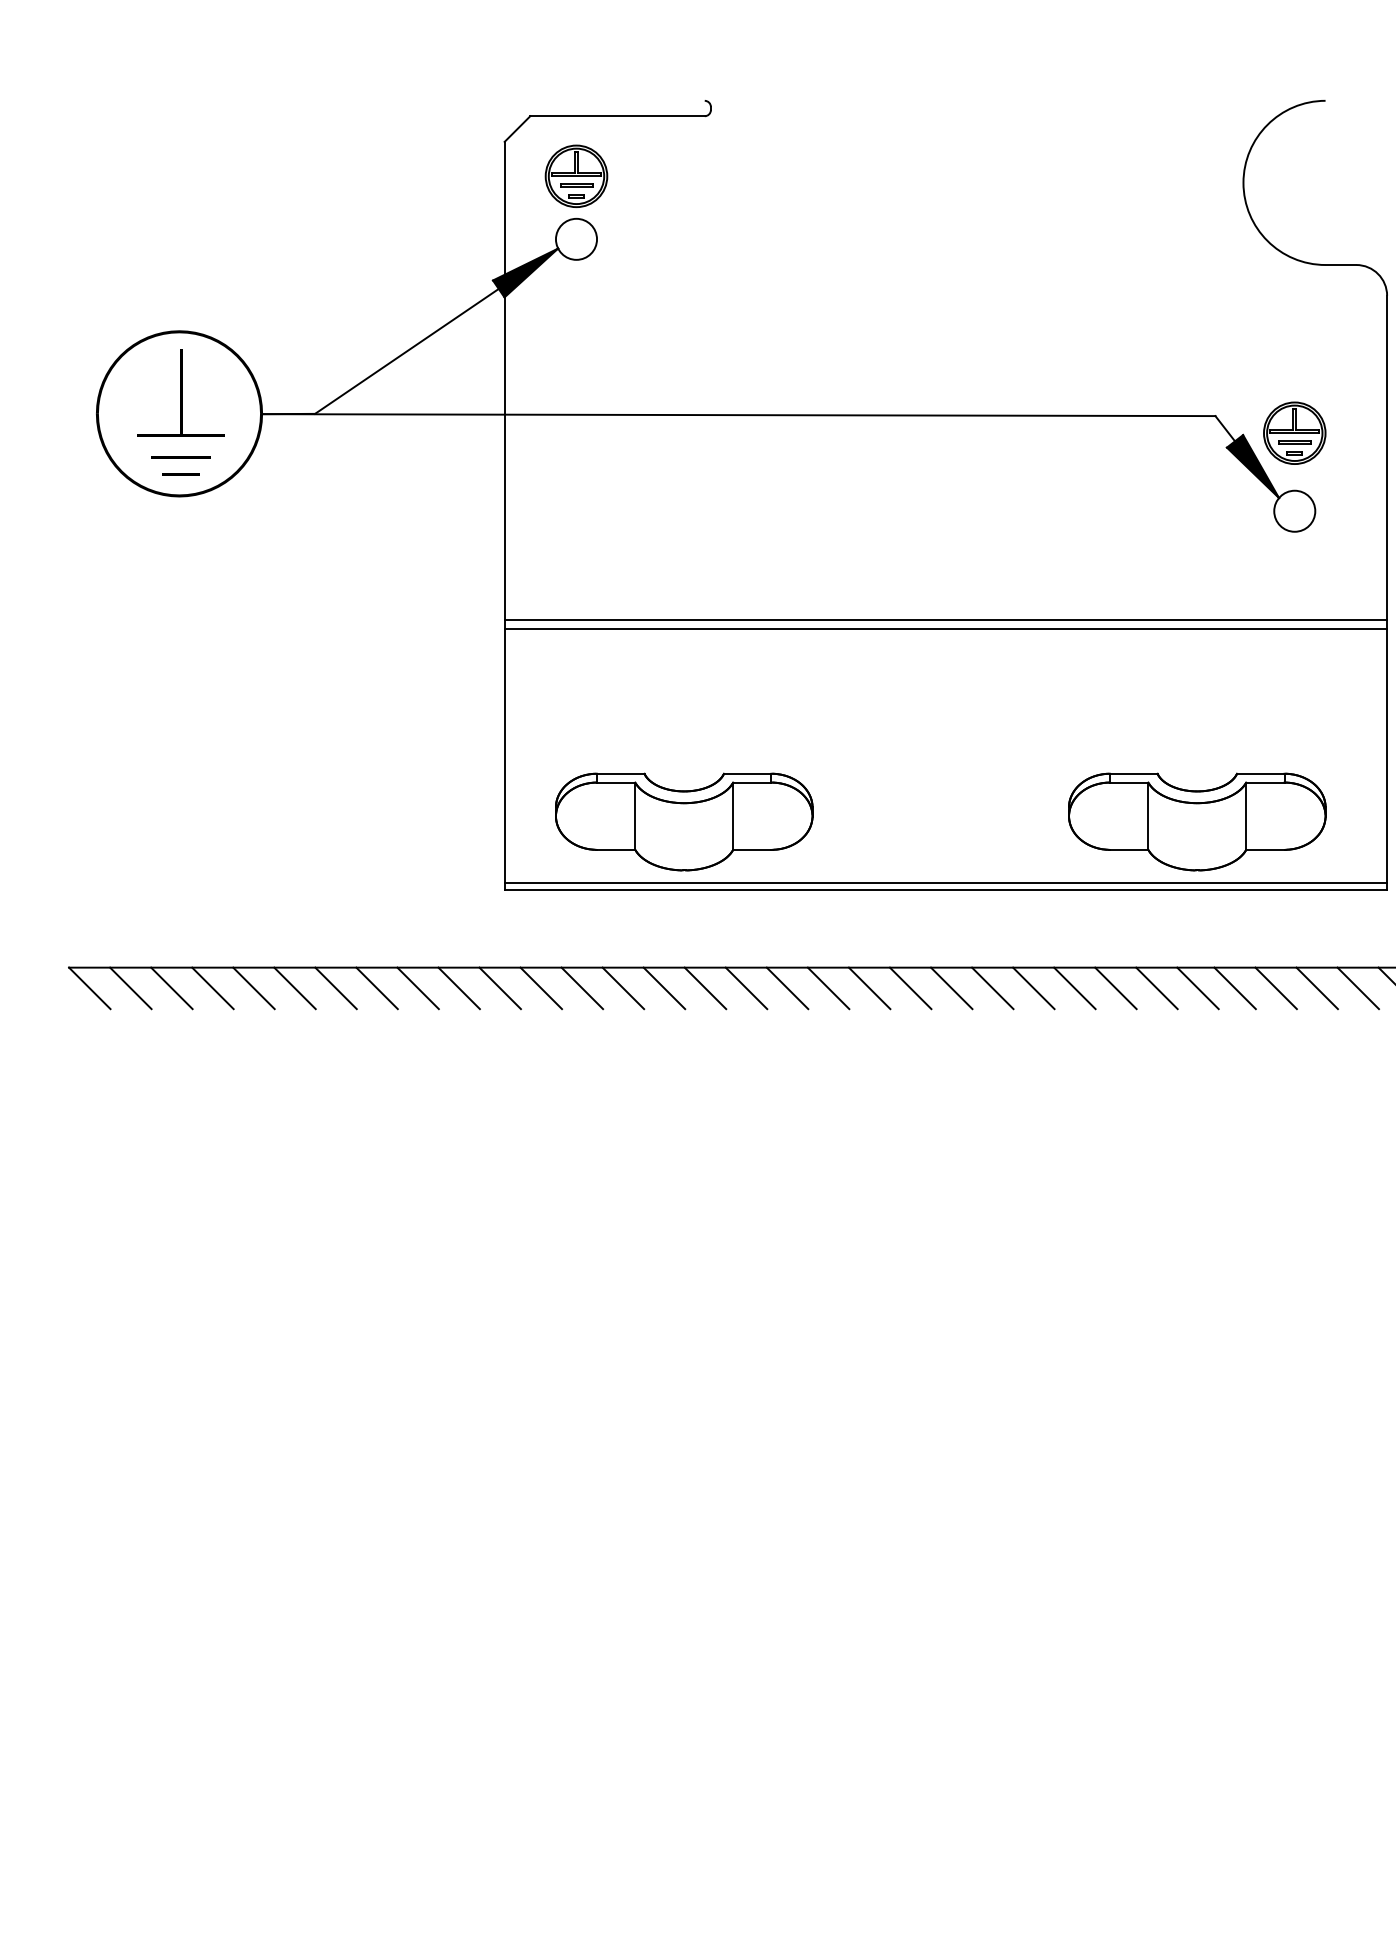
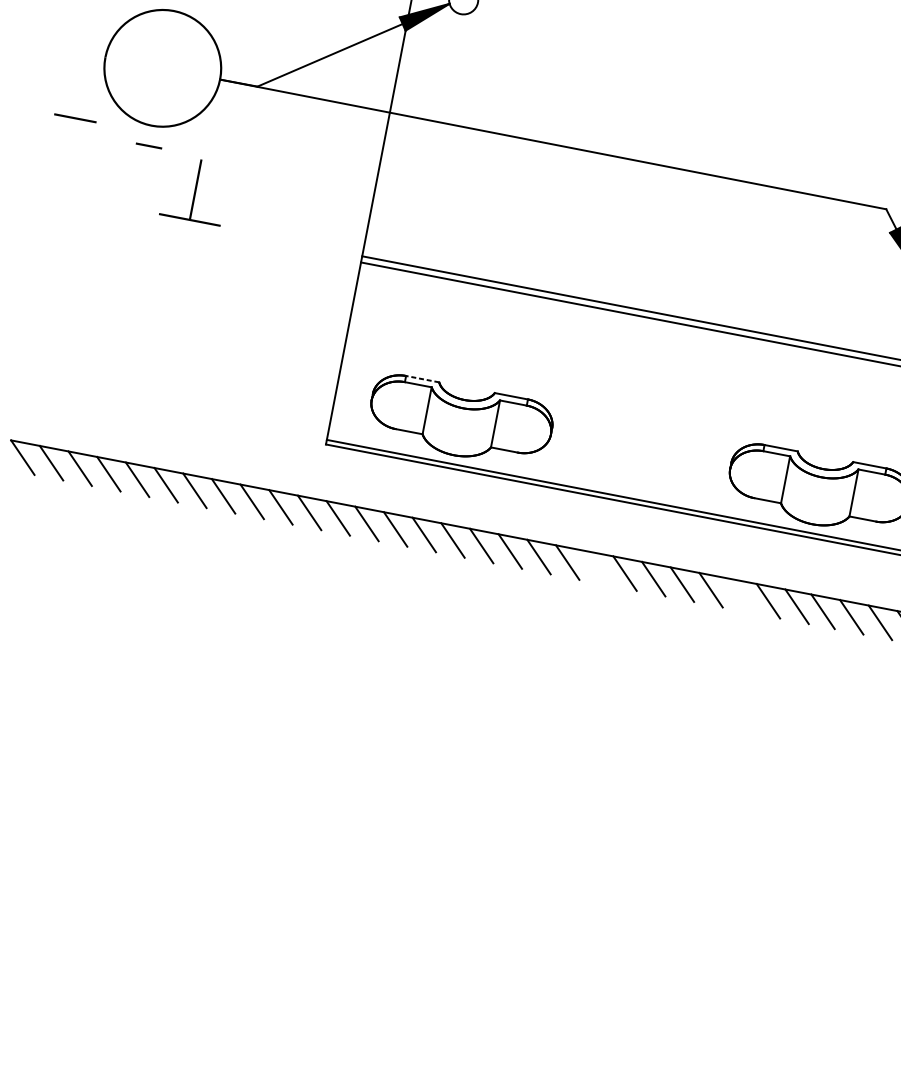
part: (180, 392) -> (195, 189), moved
line: (180, 457) -> (74, 118), moved
line: (180, 474) -> (148, 145), moved
line: (620, 773) -> (422, 378), solid -> dashed
line: (910, 988) -> (596, 568), removed
line: (1115, 988) -> (739, 595), removed

